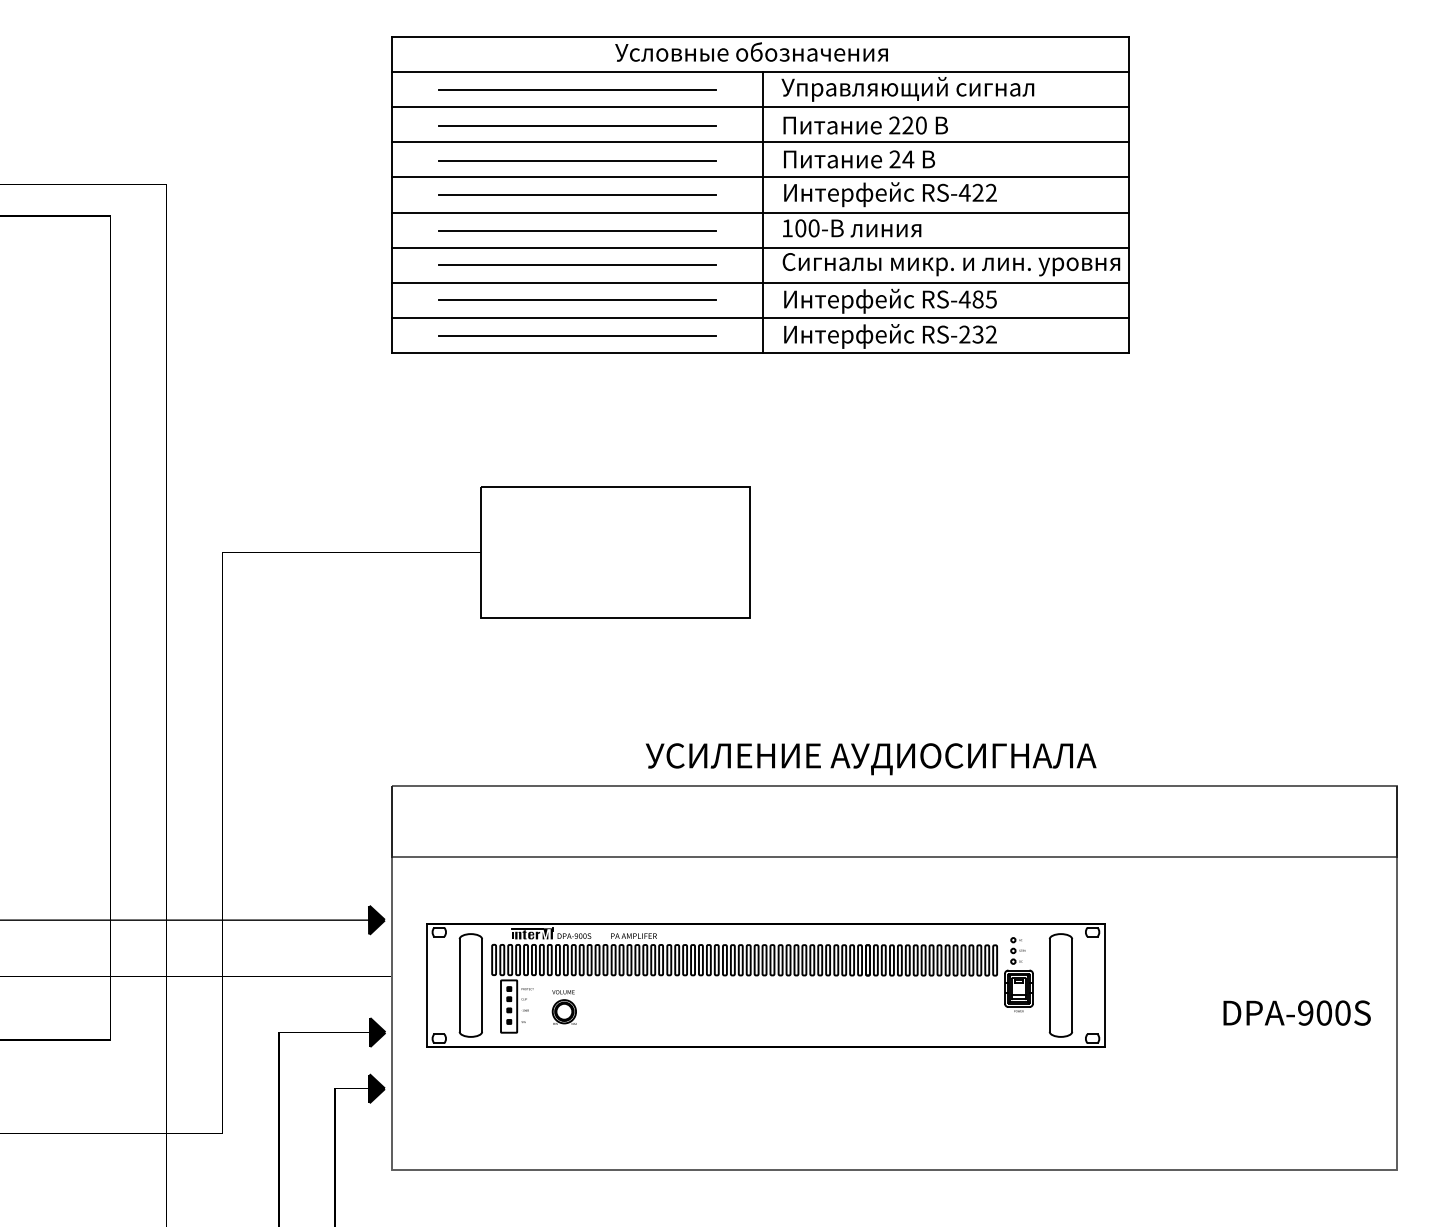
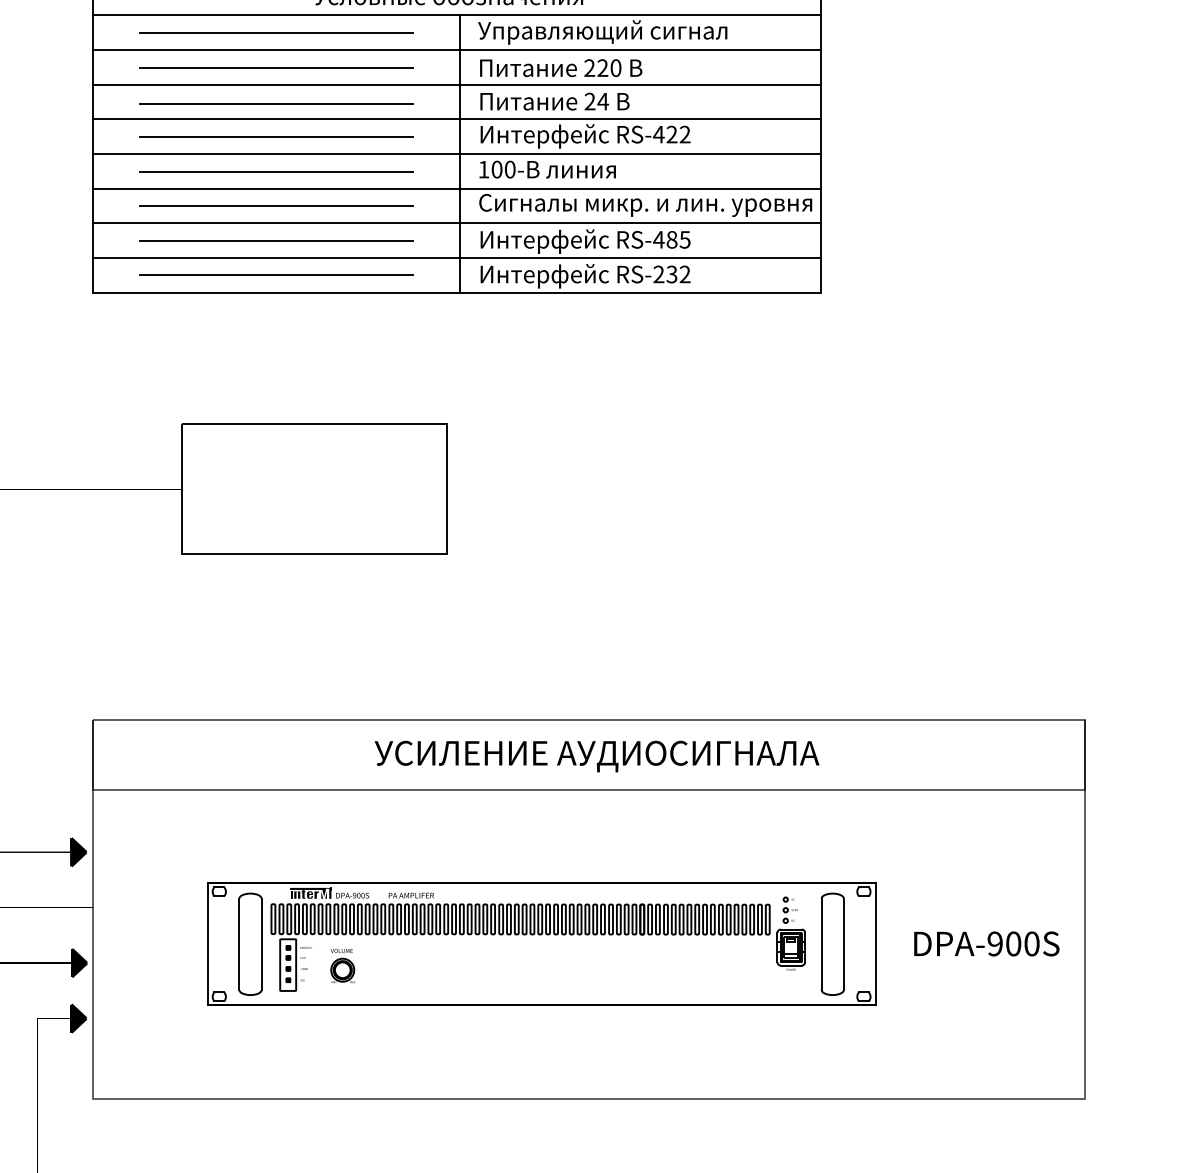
text: (870, 759) -> (596, 756), moved
part: (765, 985) -> (541, 944), moved

